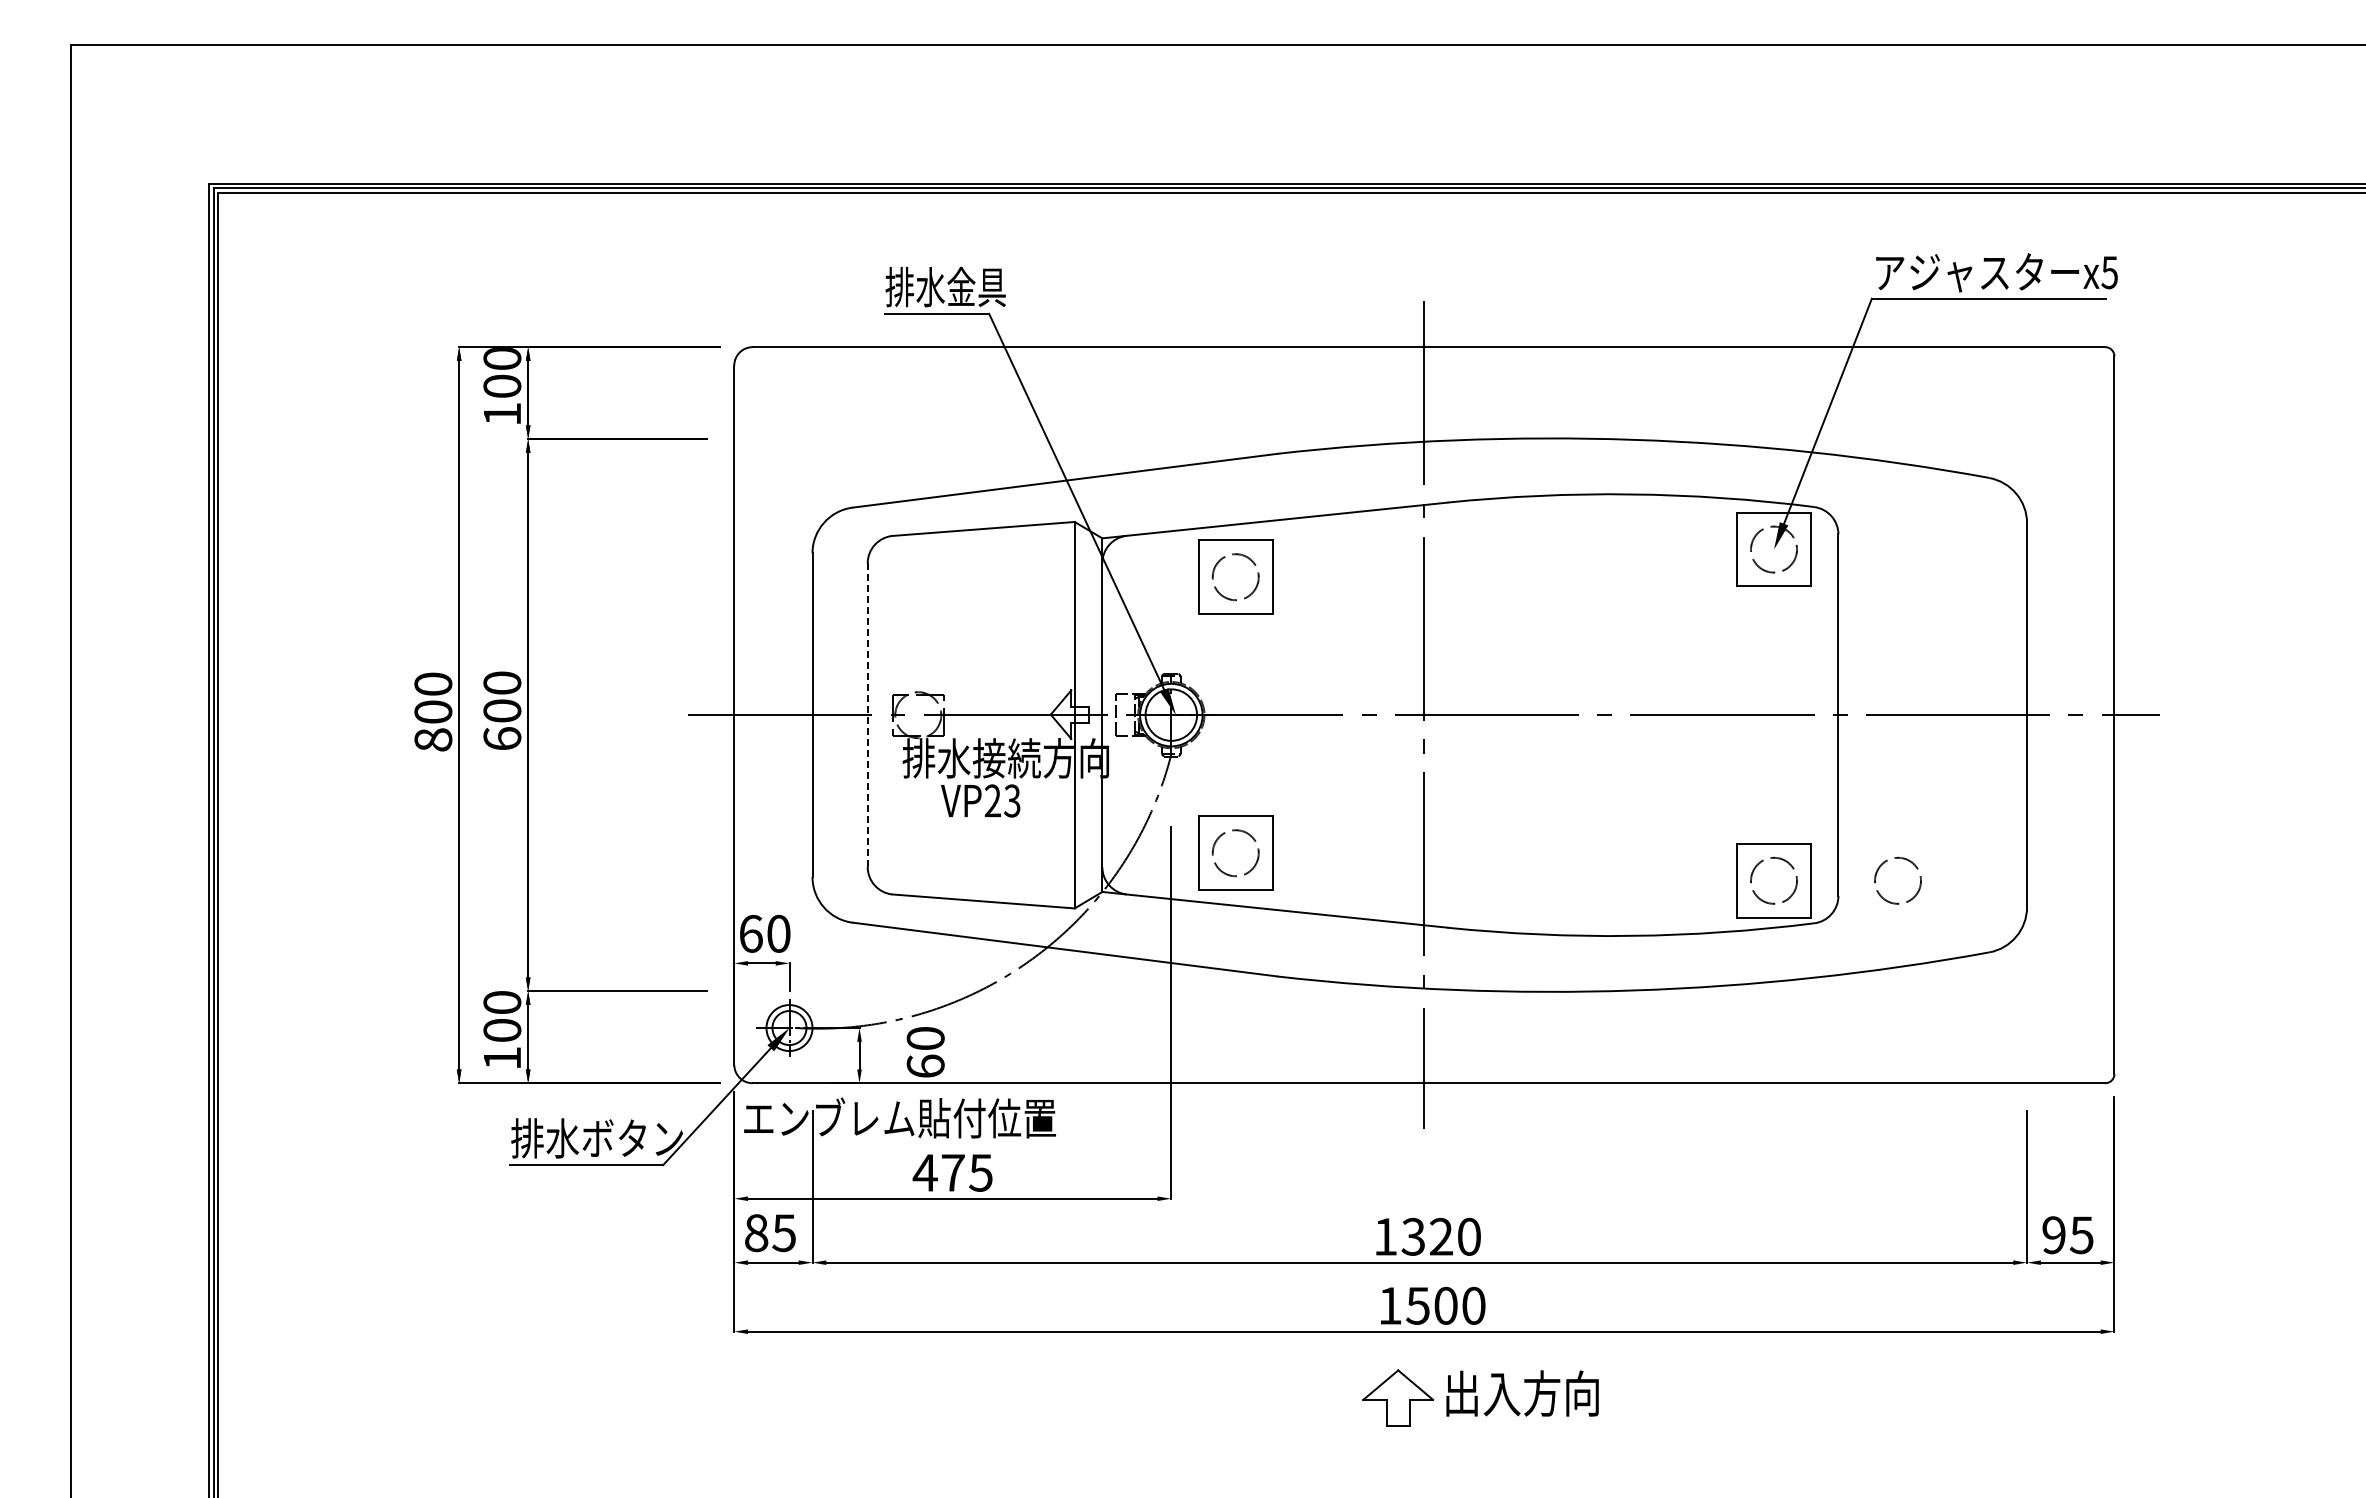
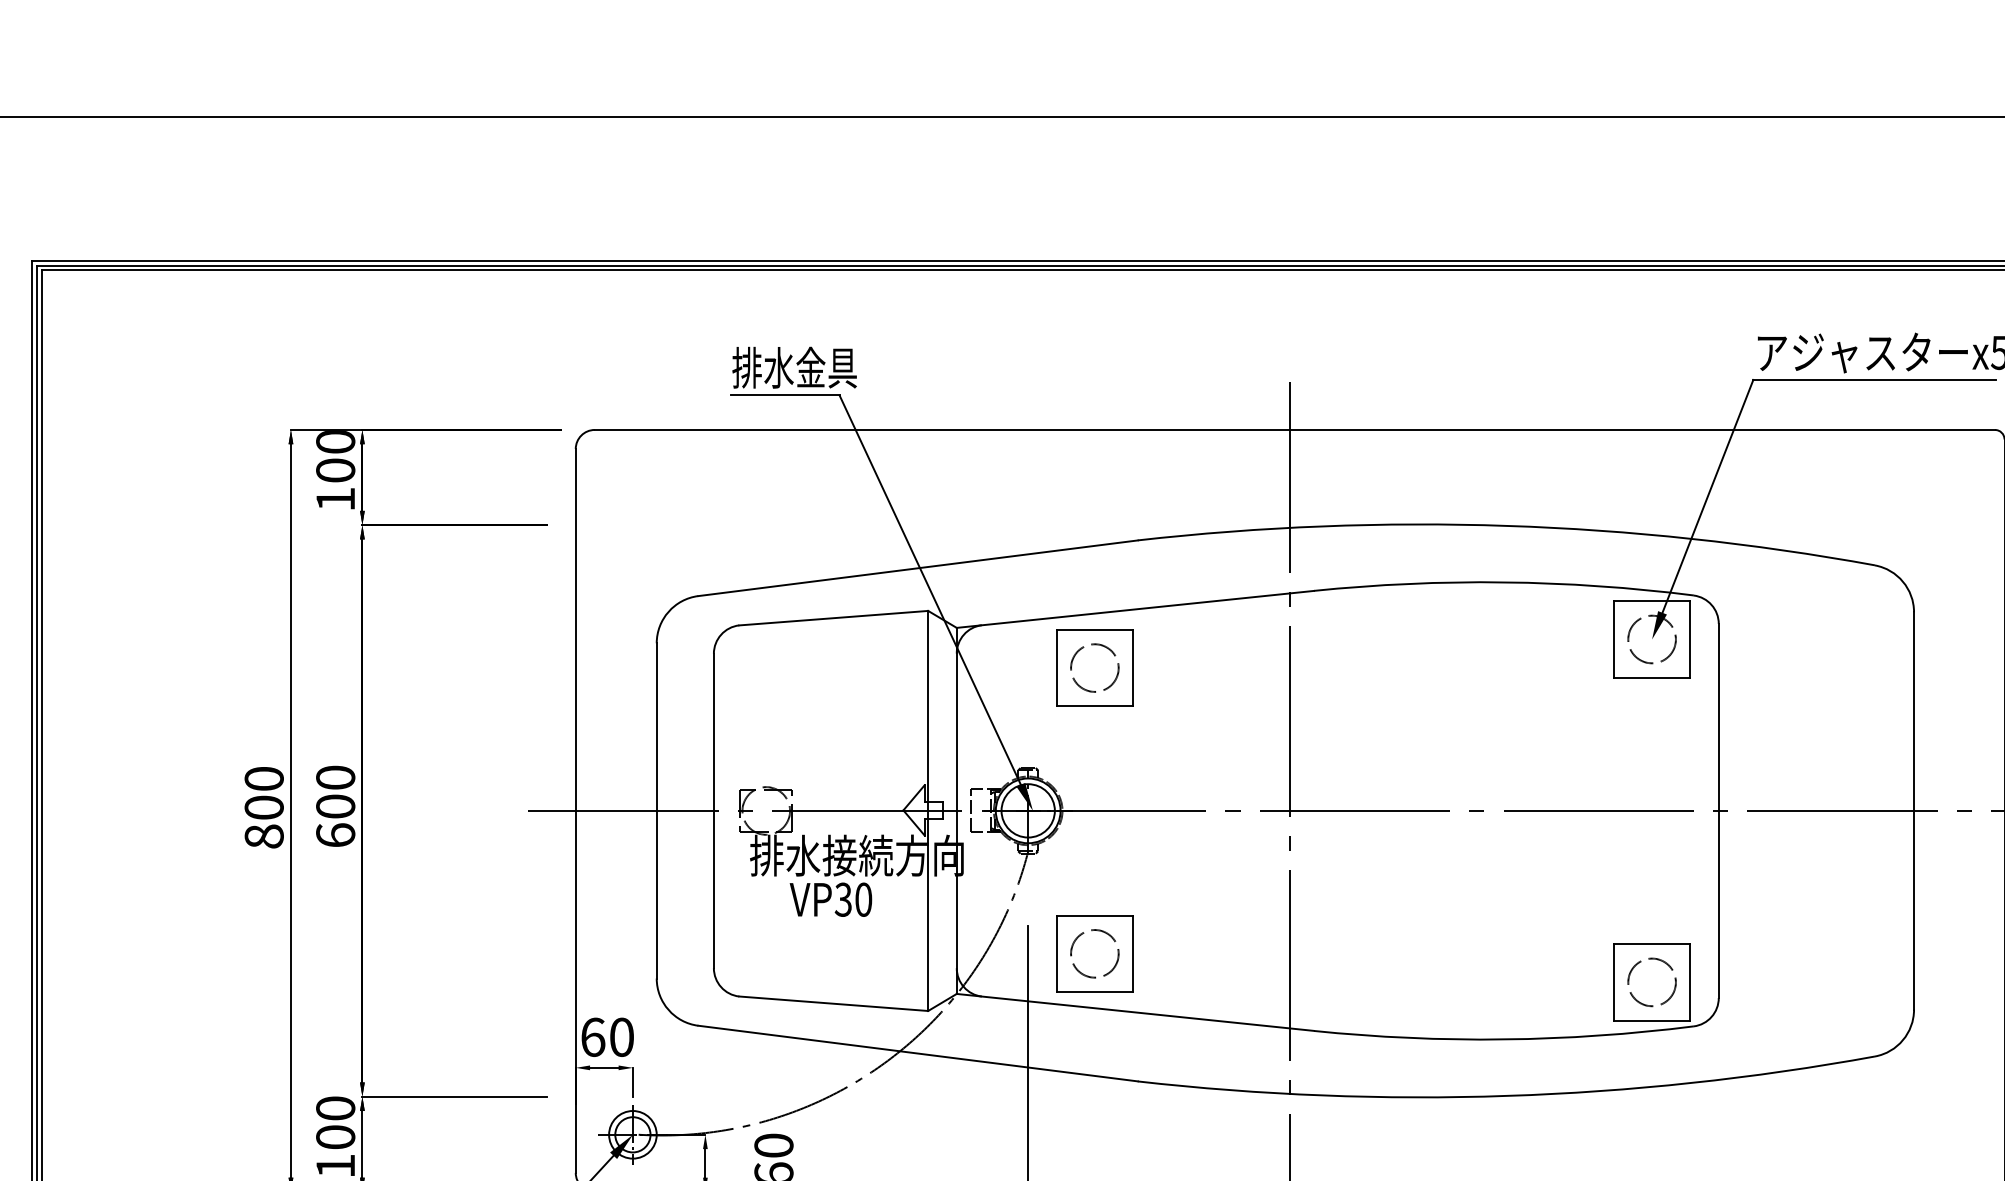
line: (867, 715) -> (713, 811), dashed -> solid
text: (1002, 800) -> (853, 899), VP23 -> VP30
circle: (1897, 880) -> (1779, 982), removed

